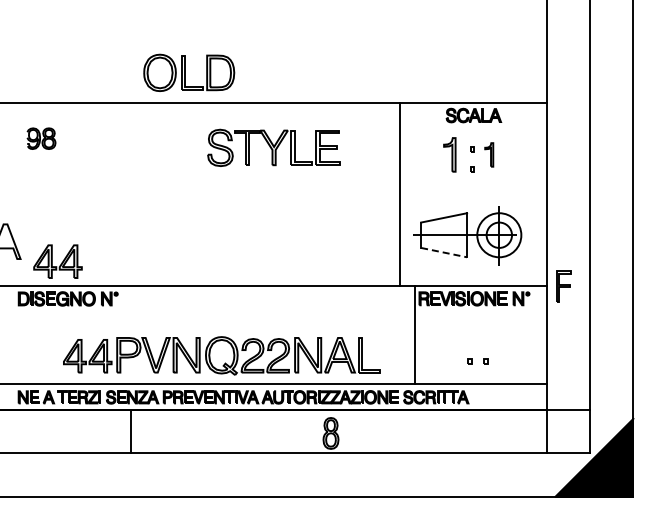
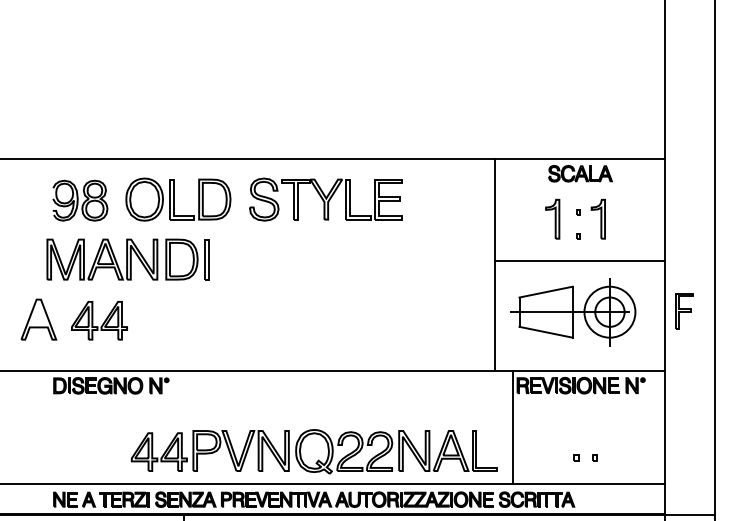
part: (189, 72) -> (178, 199), moved
part: (41, 138) -> (80, 200), size x1.67
part: (273, 147) -> (325, 199), moved
part: (488, 154) -> (597, 218), size x1.43
part: (82, 189) -> (127, 259), added
line: (472, 190) -> (578, 260), added
line: (444, 252) -> (546, 332), dashed -> solid
part: (57, 261) -> (98, 320), moved
part: (563, 286) -> (684, 311), moved
part: (221, 355) -> (314, 451), moved

